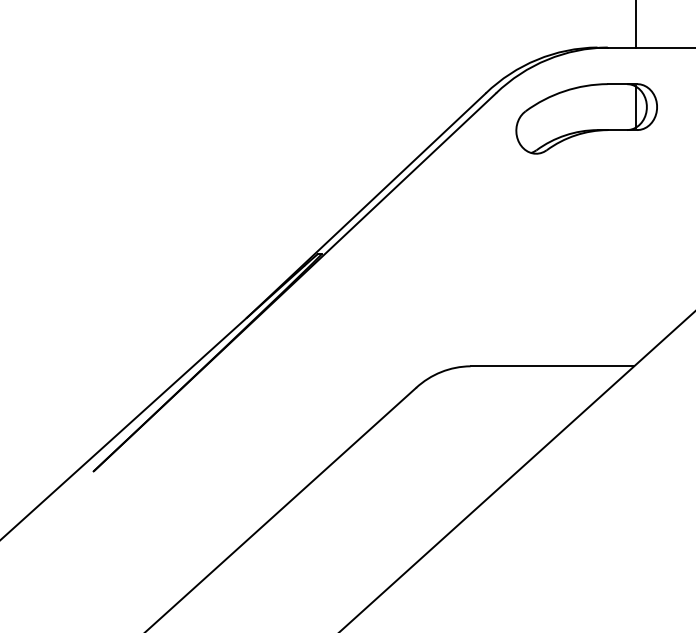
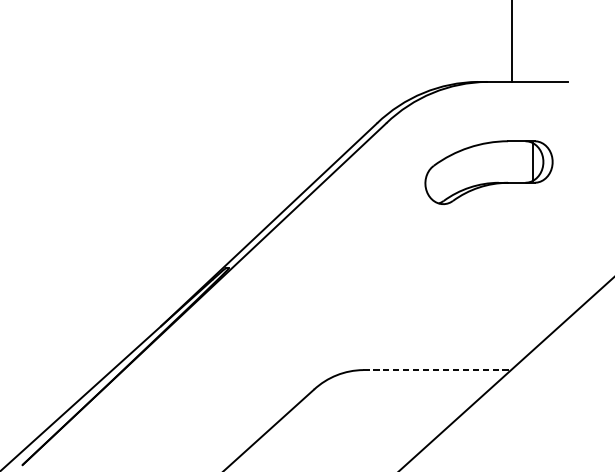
part: (586, 118) -> (488, 172), moved
line: (552, 366) -> (437, 370), solid -> dashed

